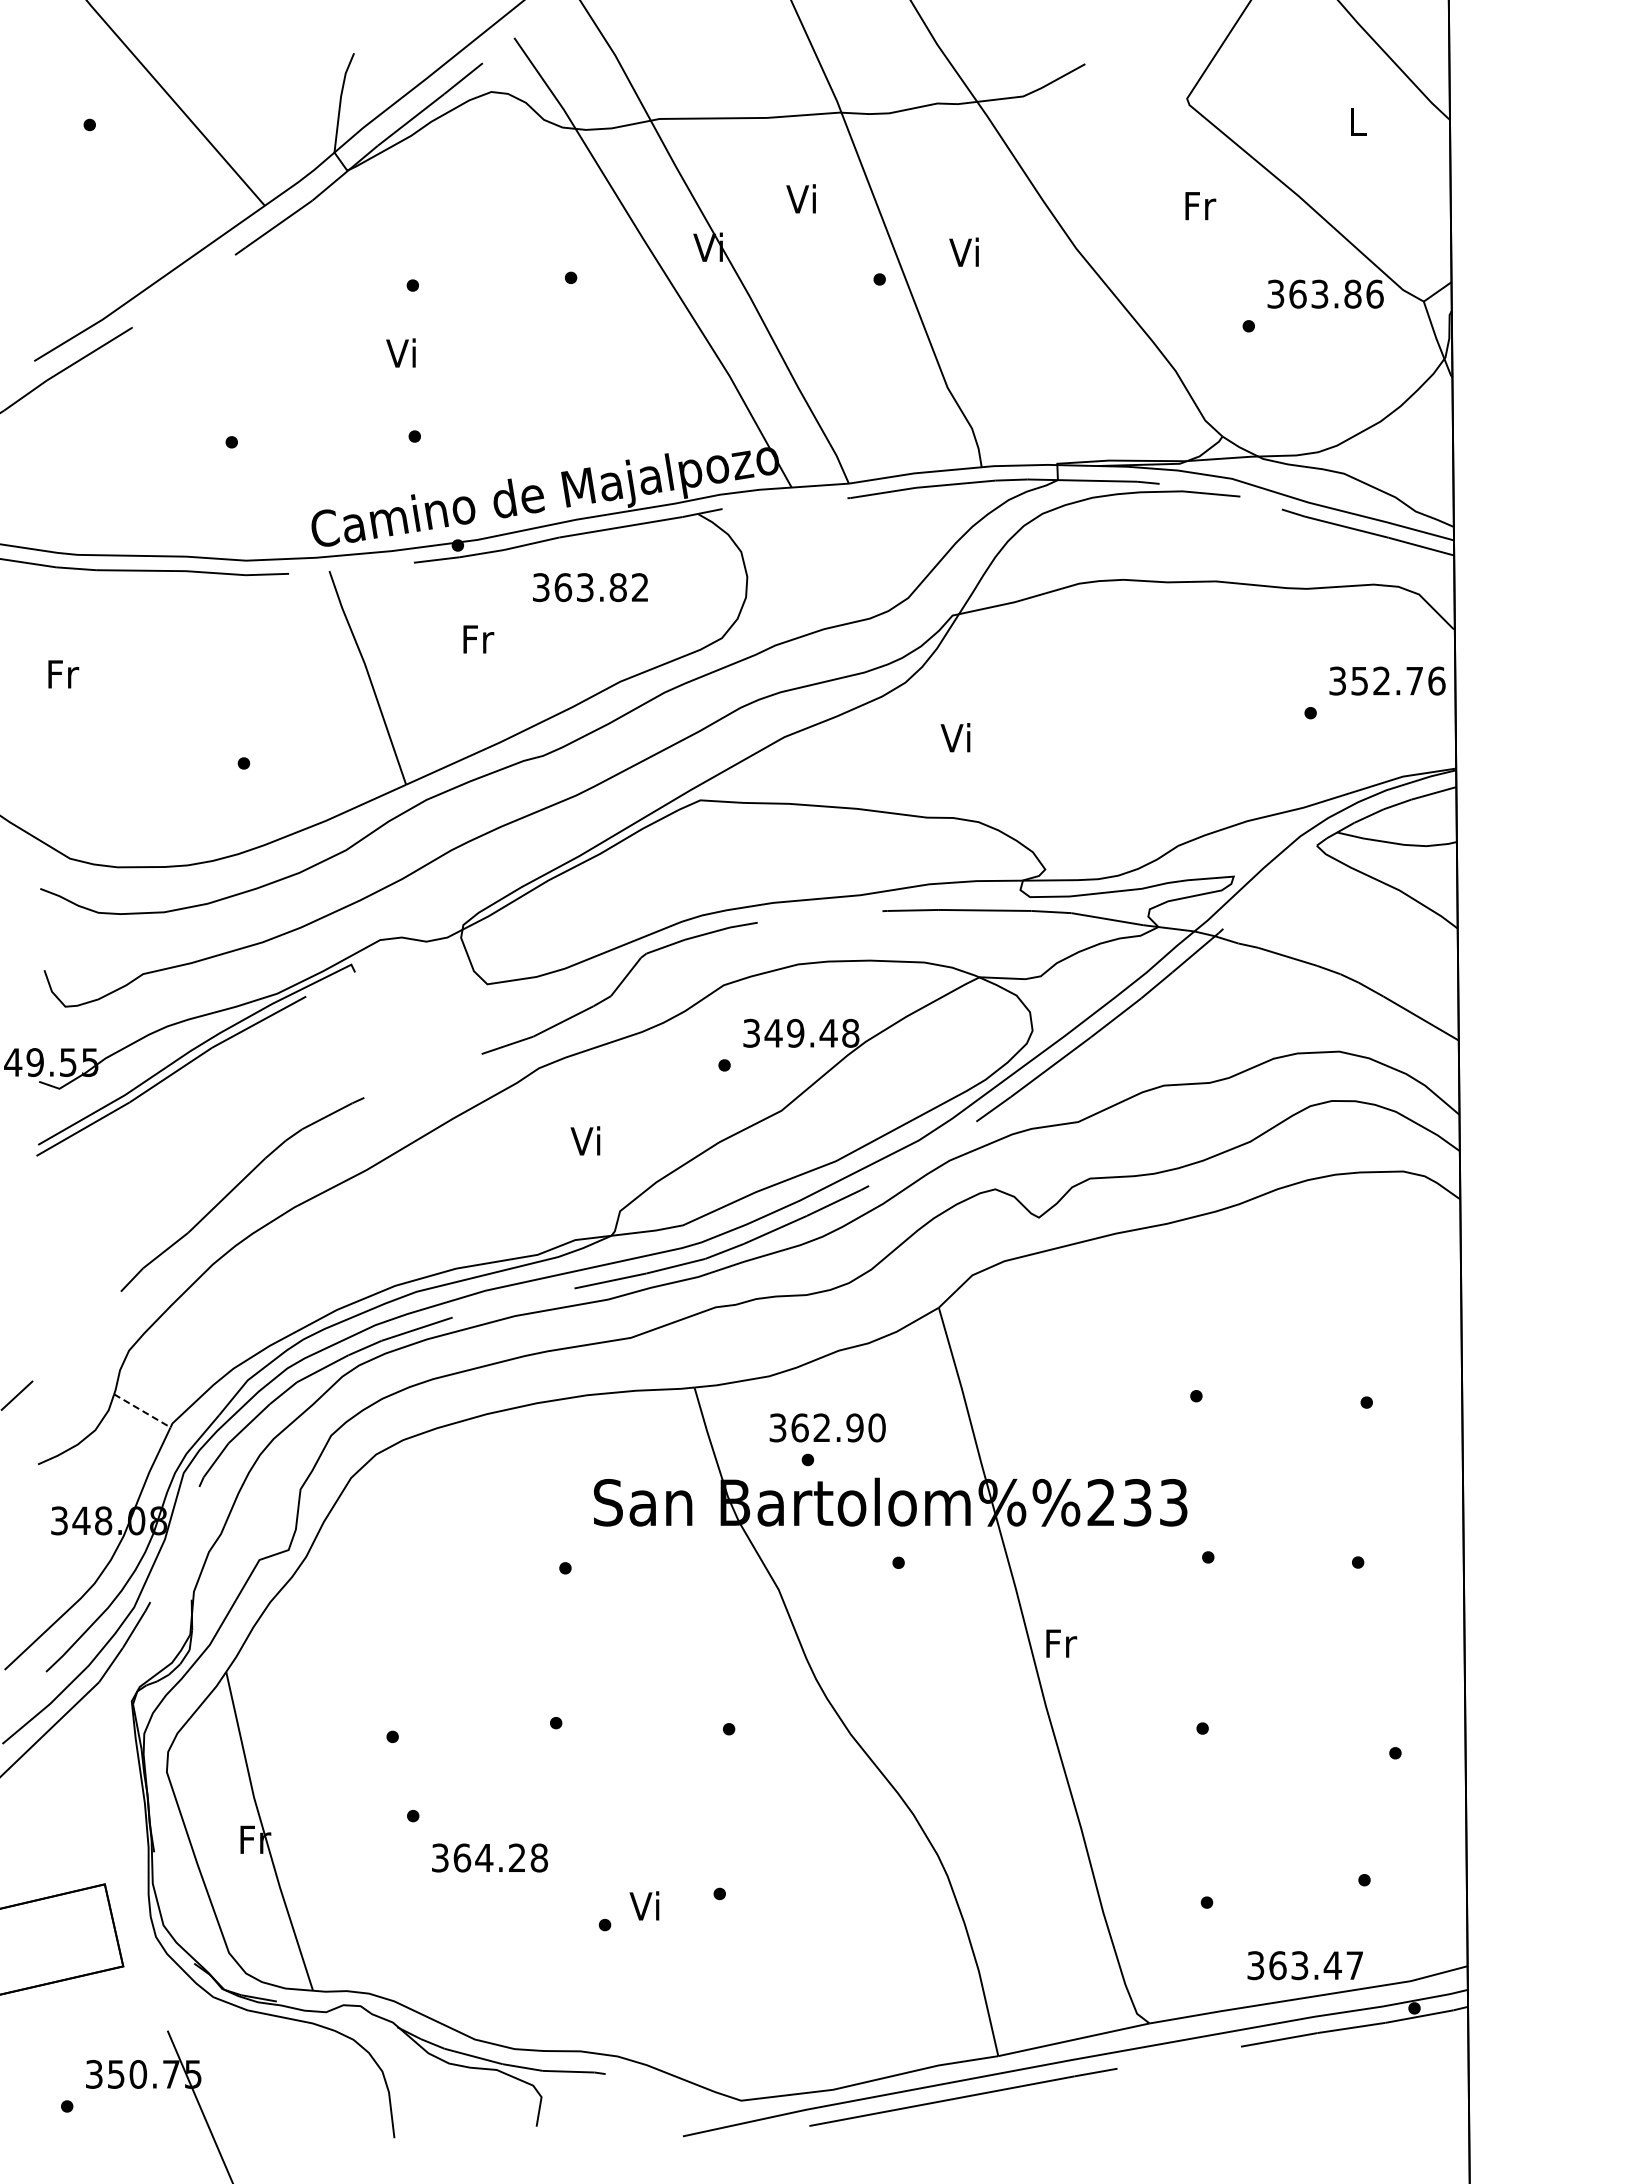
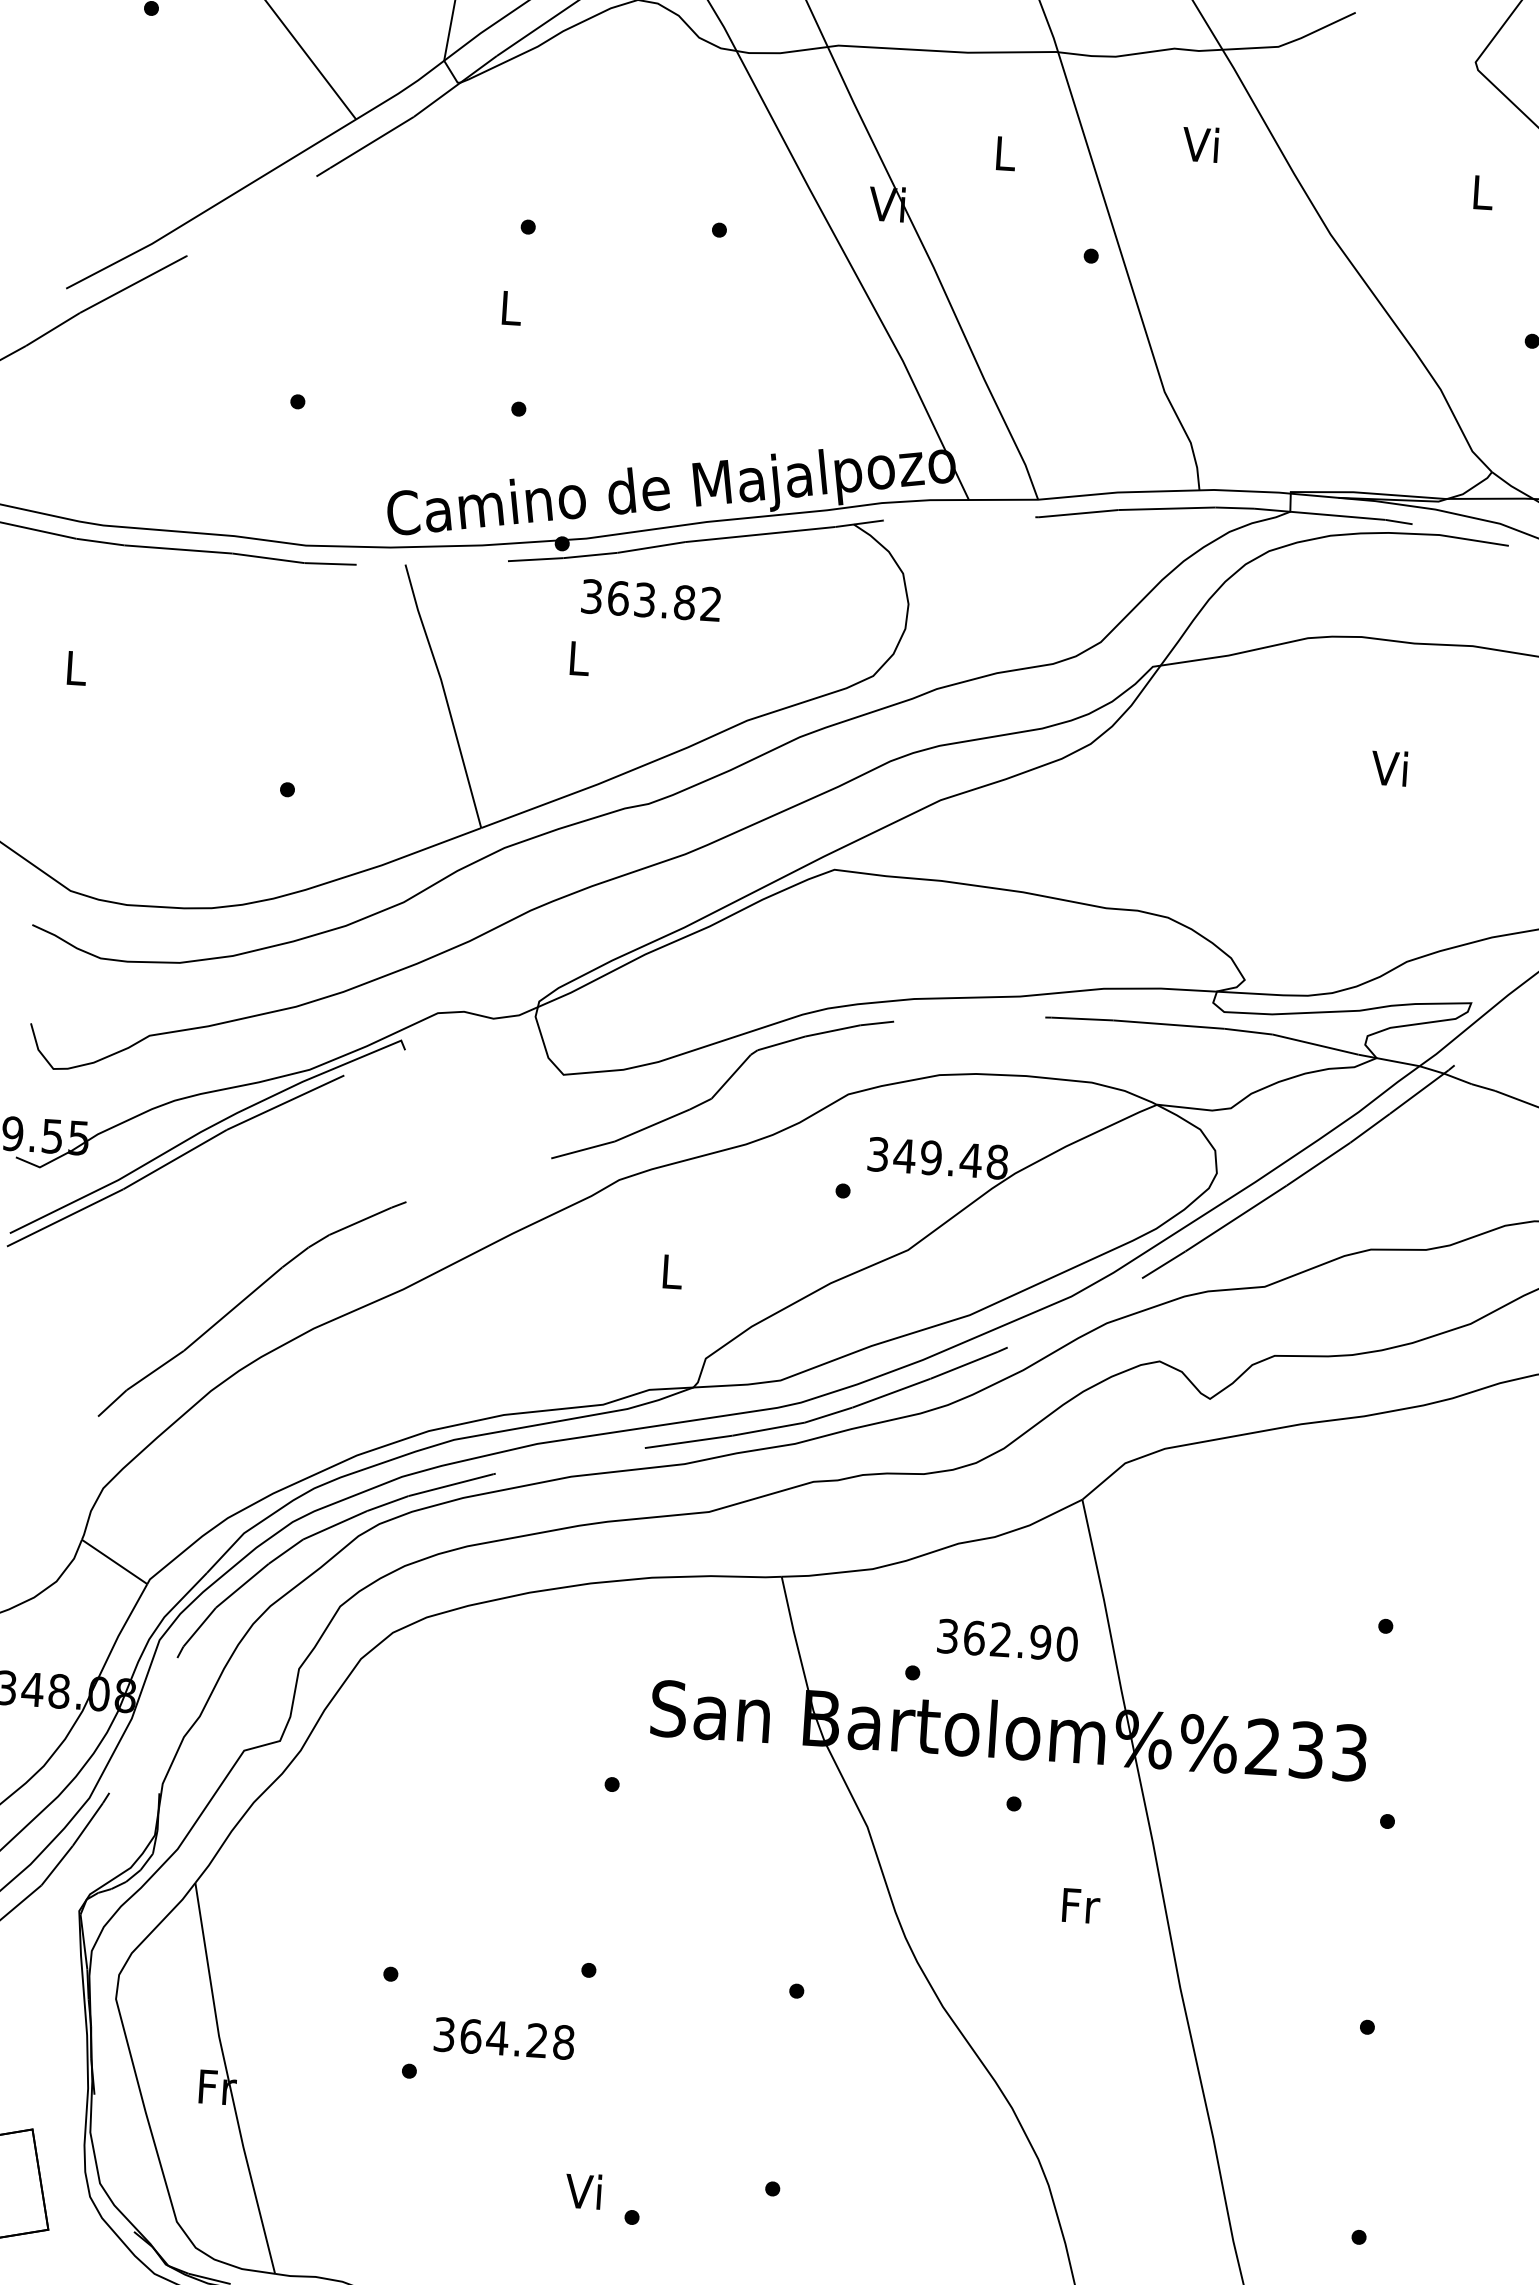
text: (800, 198) -> (1002, 152), Vi -> L
text: (1200, 206) -> (1483, 193), Fr -> L
text: (963, 251) -> (1199, 143), moved
text: (400, 352) -> (508, 306), Vi -> L
text: (590, 587) -> (651, 600), moved
text: (478, 639) -> (579, 658), Fr -> L
text: (63, 674) -> (76, 668), Fr -> L
text: (955, 737) -> (1389, 767), moved
text: (585, 1140) -> (669, 1270), Vi -> L
line: (142, 1410) -> (114, 1561), dashed -> solid
text: (827, 1427) -> (1007, 1639), moved
text: (1061, 1643) -> (1081, 1905), moved
text: (489, 1857) -> (503, 2037), moved
text: (644, 1905) -> (583, 2190), moved

